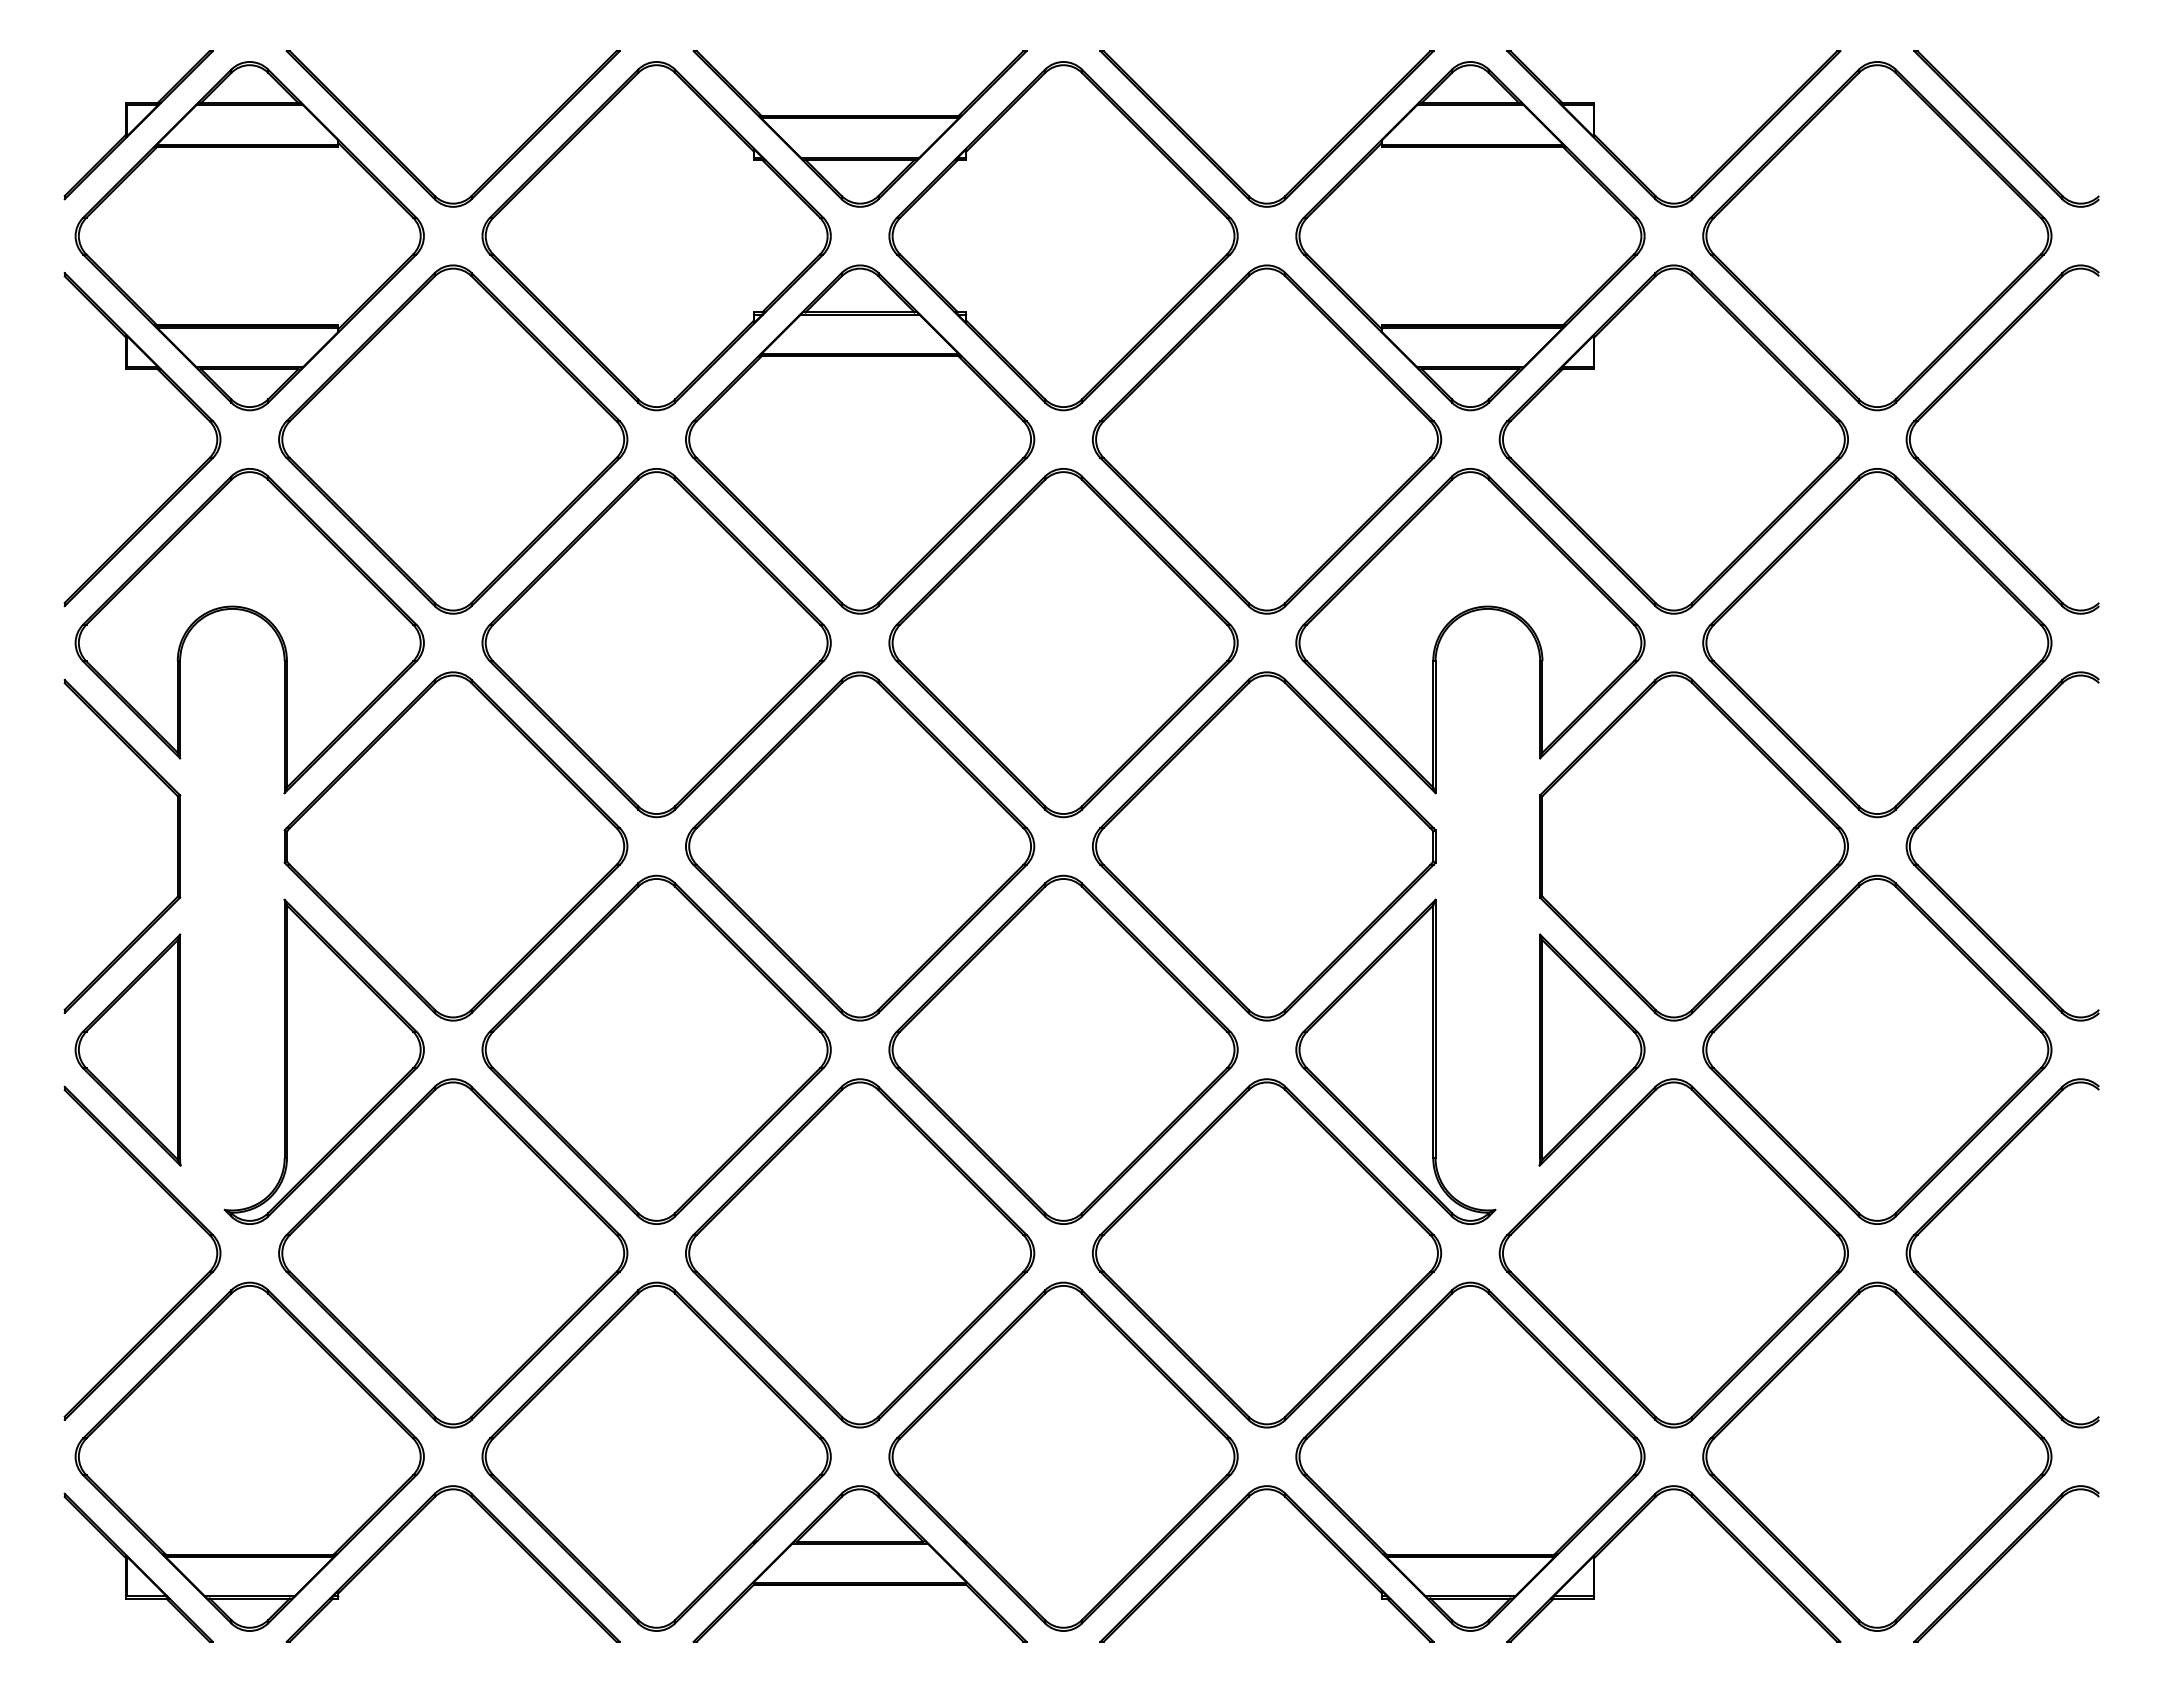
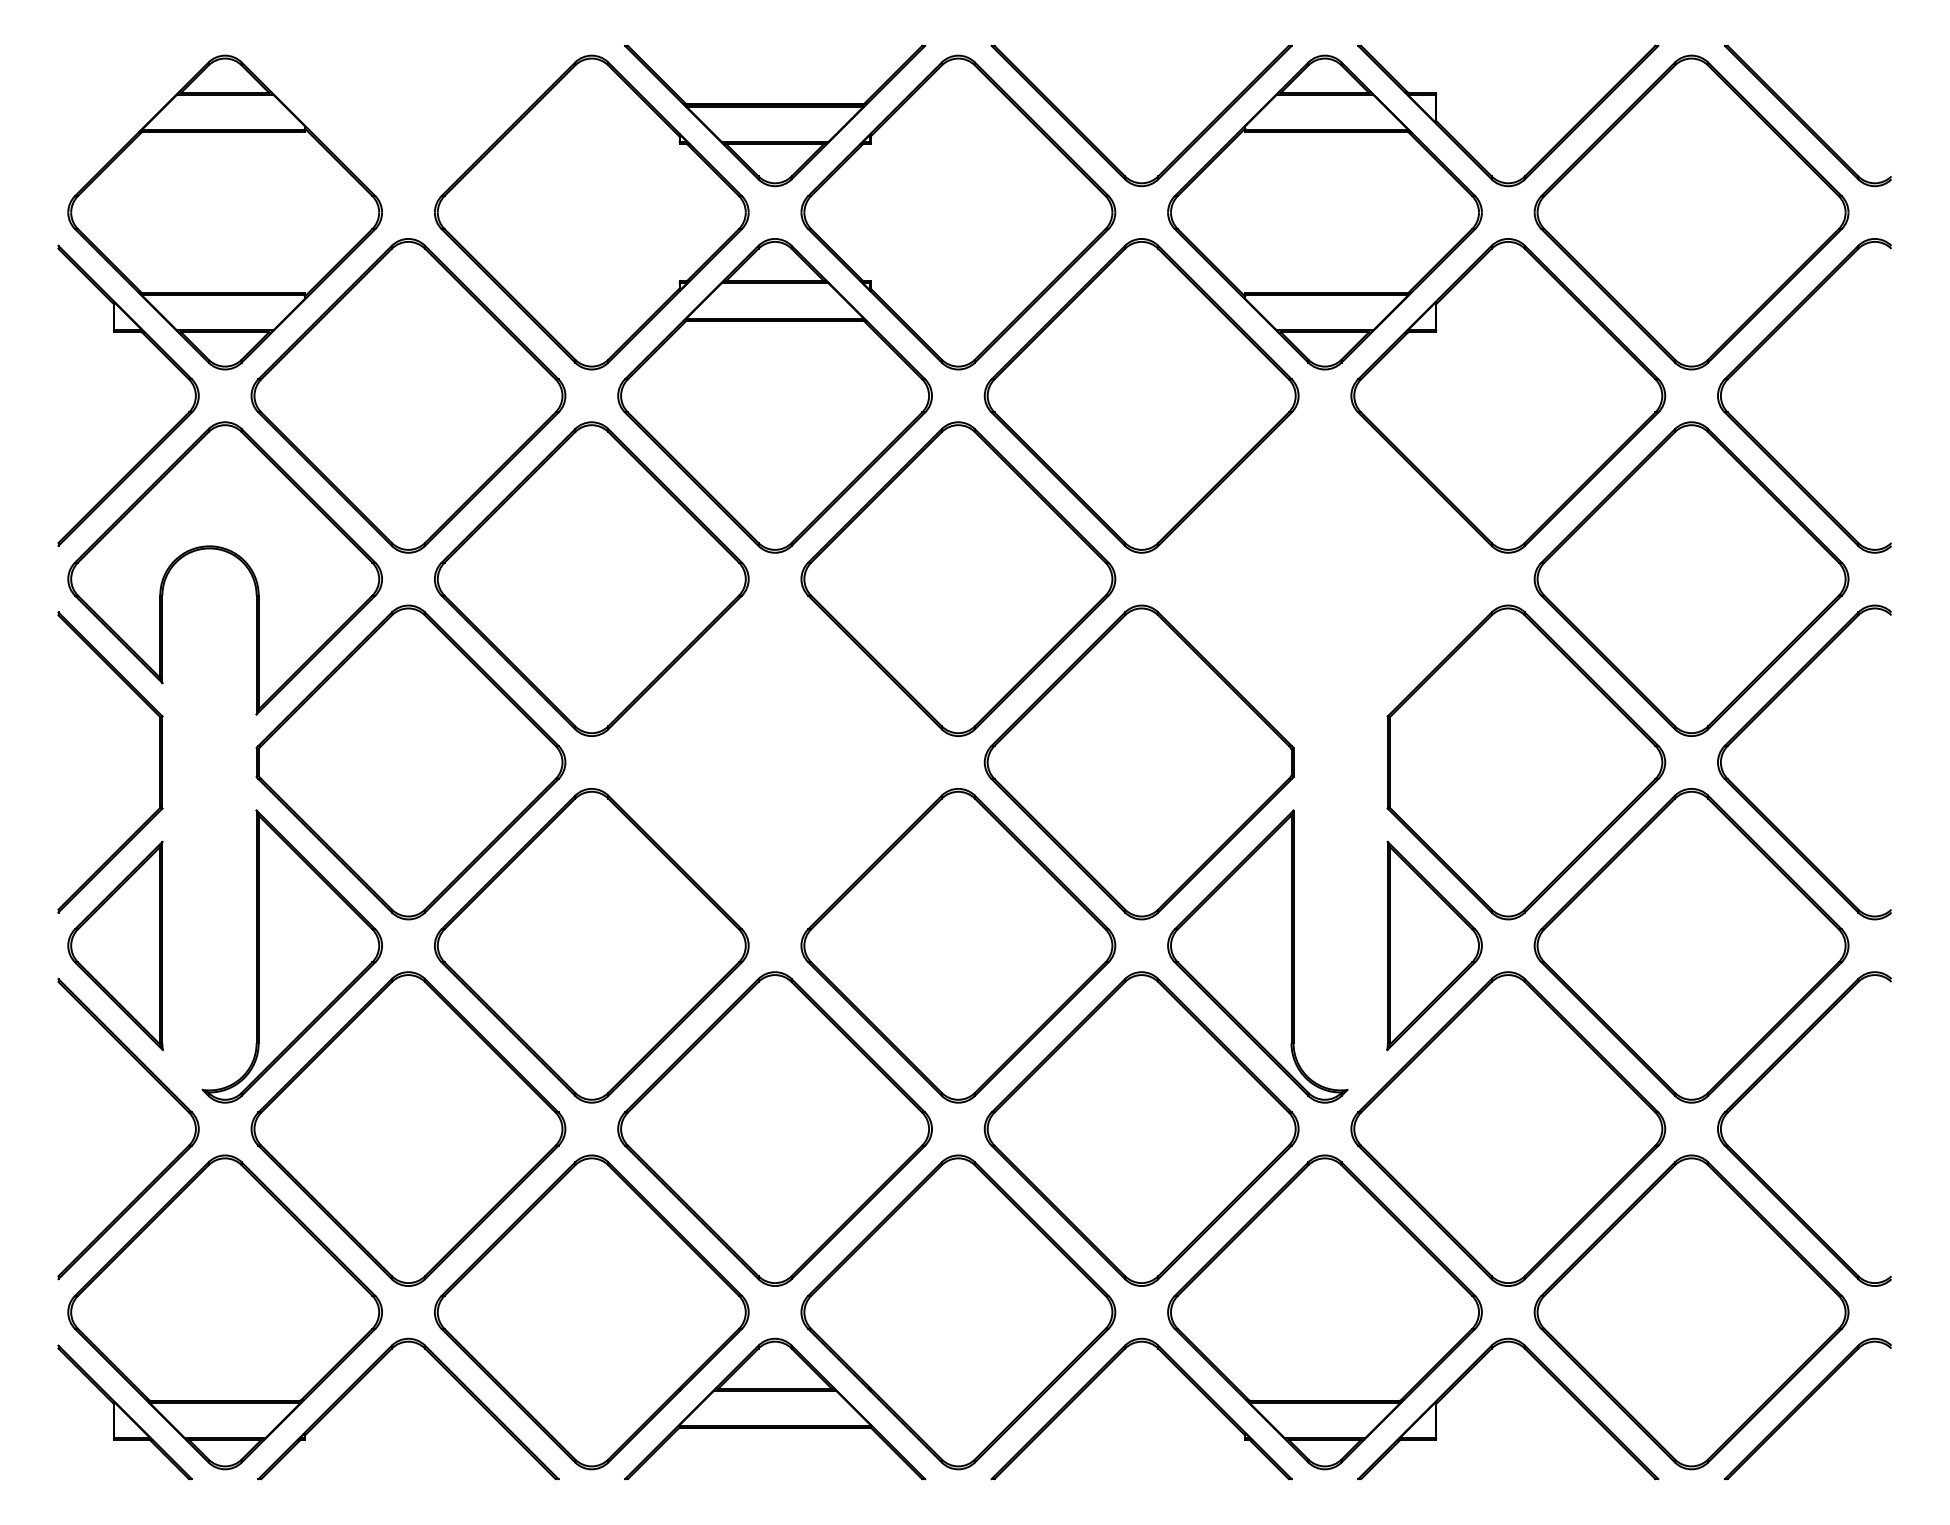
part: (138, 125) -> (124, 112), removed
part: (411, 170) -> (370, 153), removed
part: (1461, 617) -> (1316, 556), removed
part: (859, 846) -> (774, 762), removed

